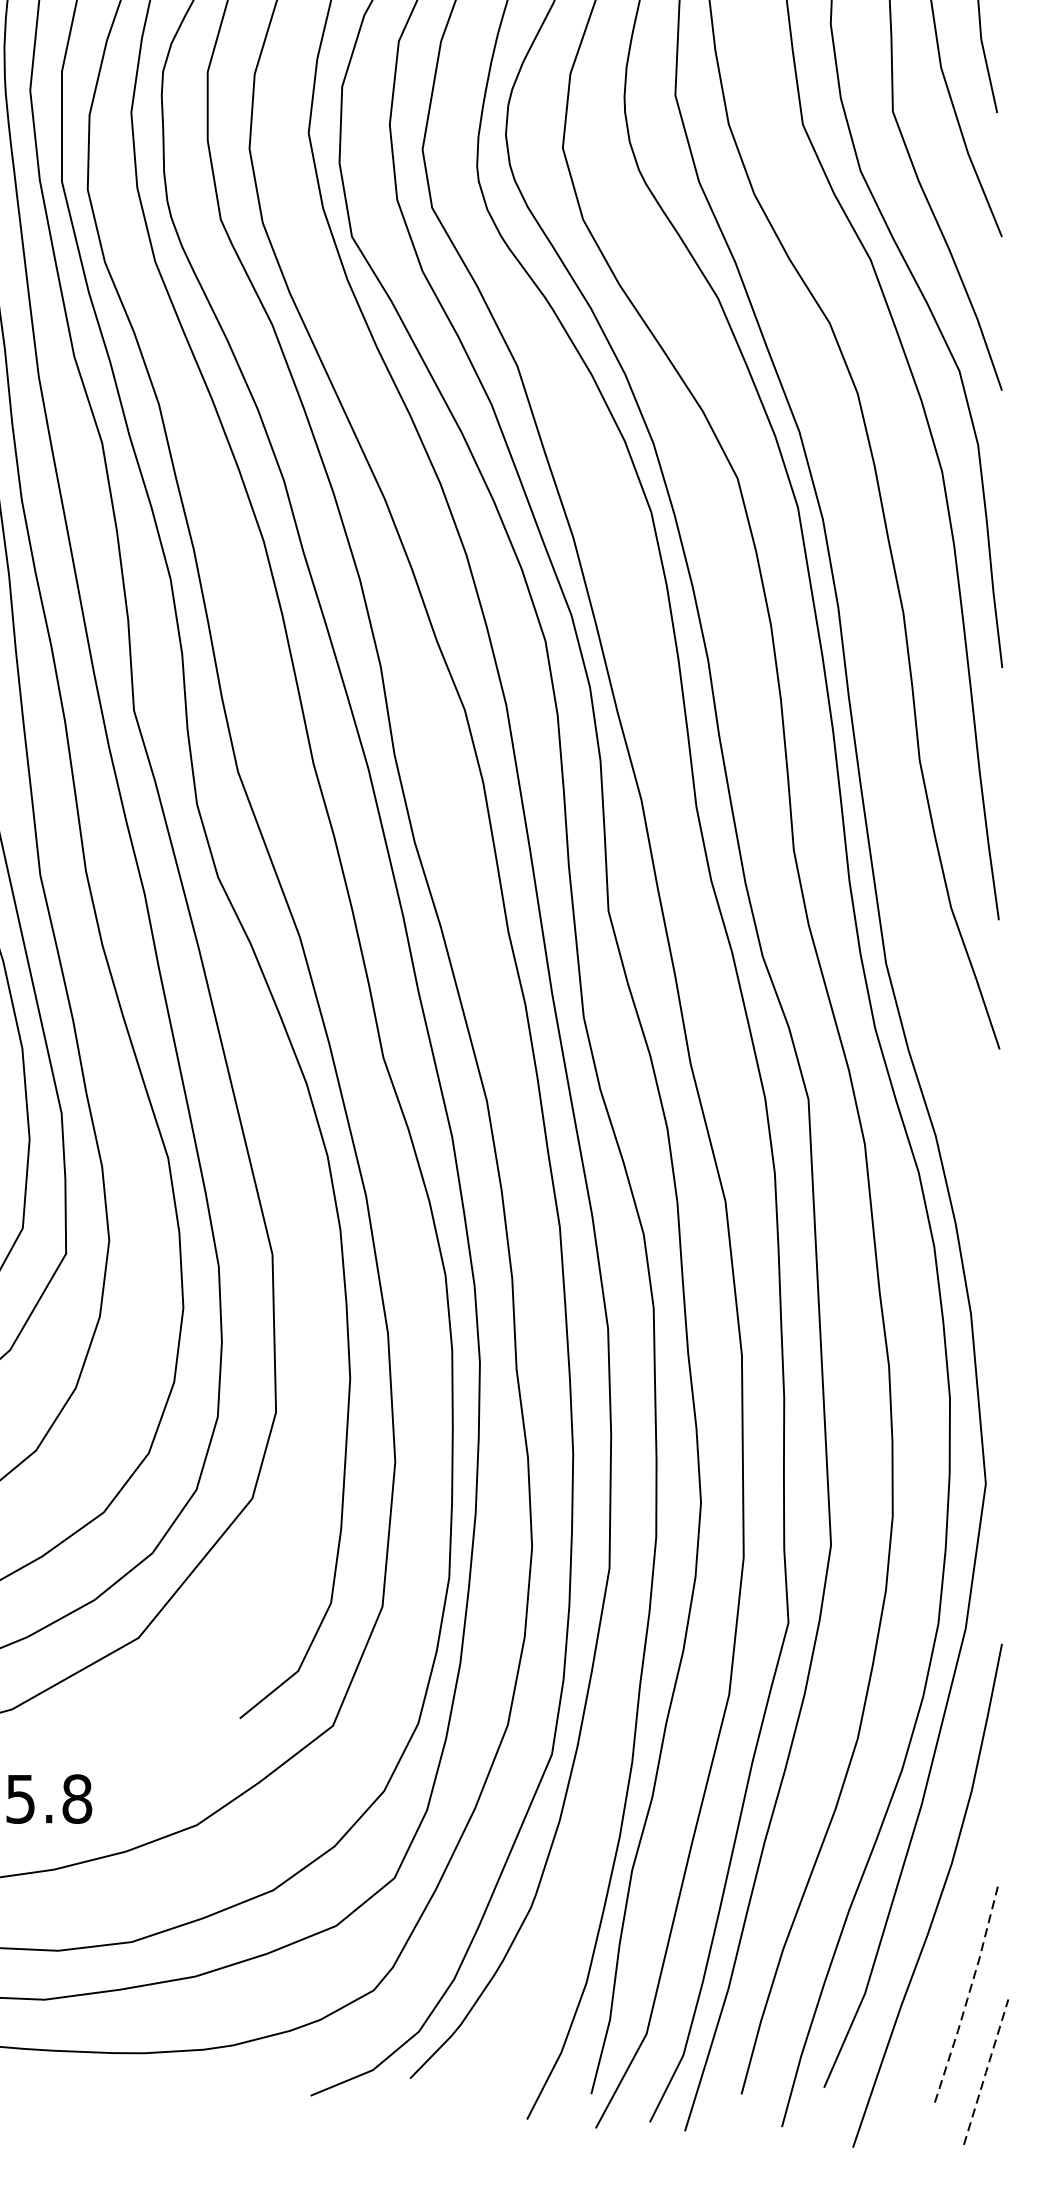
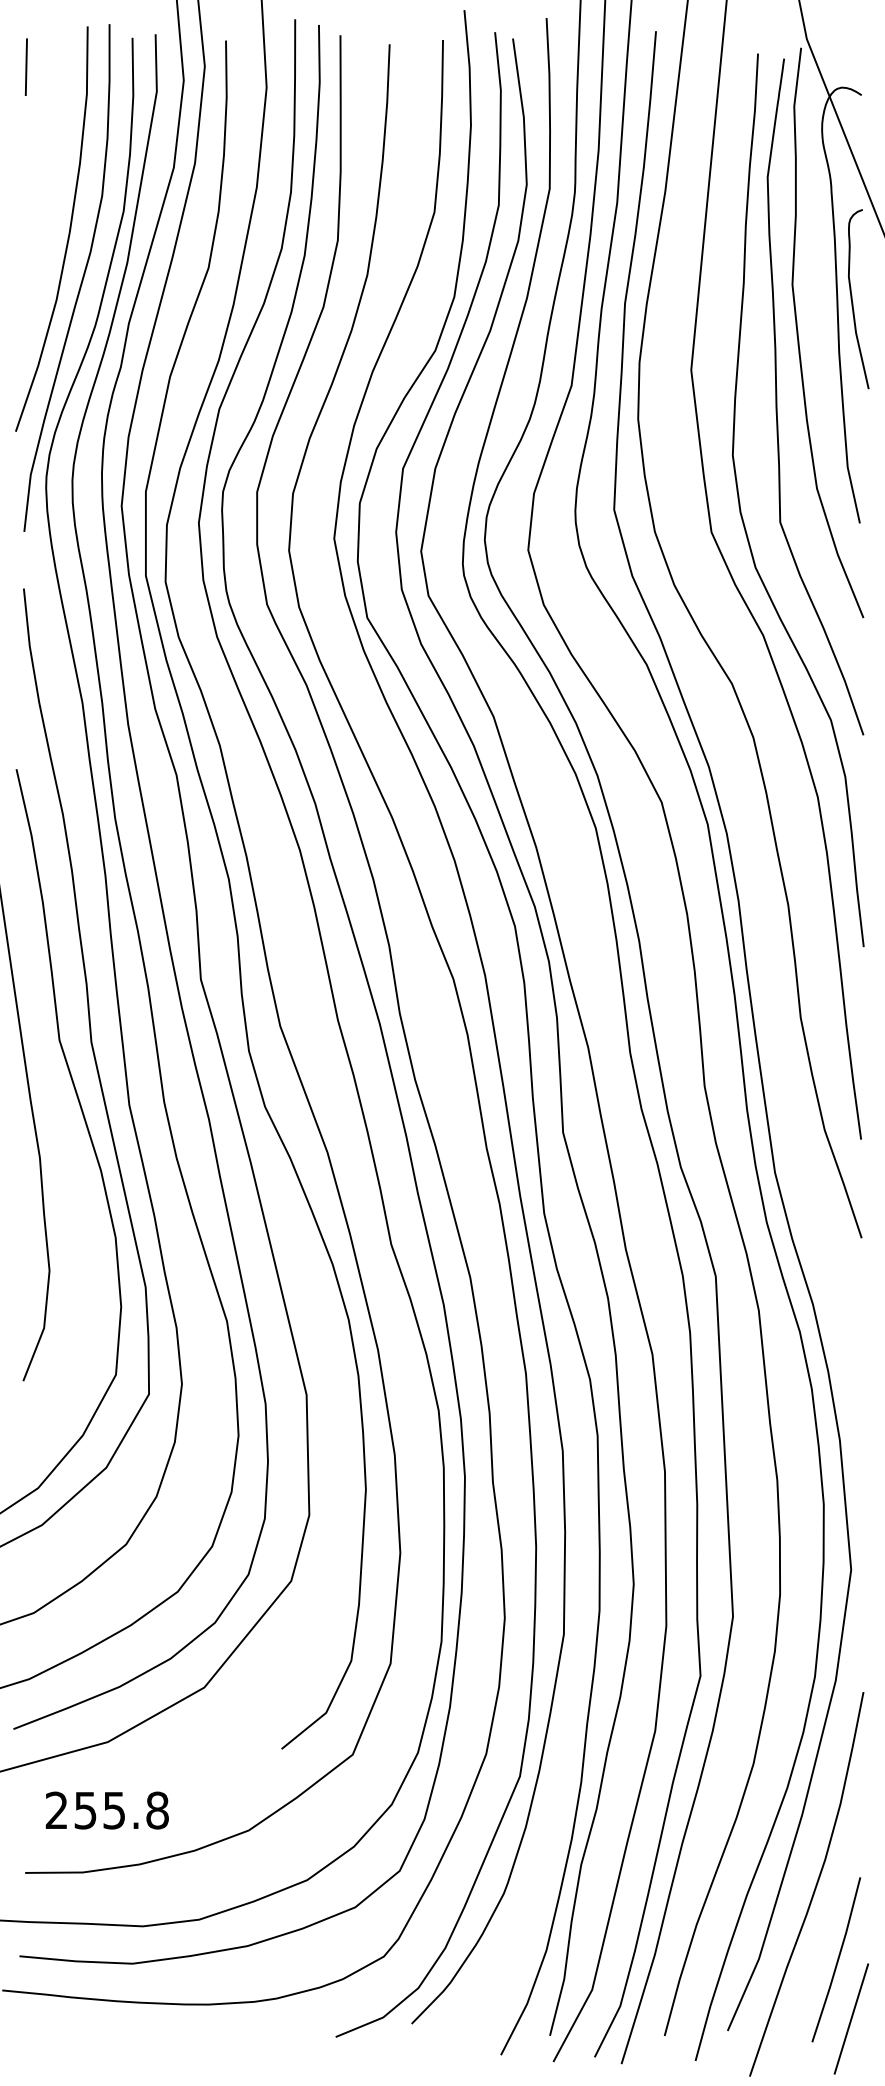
line: (969, 1994) -> (838, 1959), dashed -> solid
line: (986, 2072) -> (851, 2019), dashed -> solid

